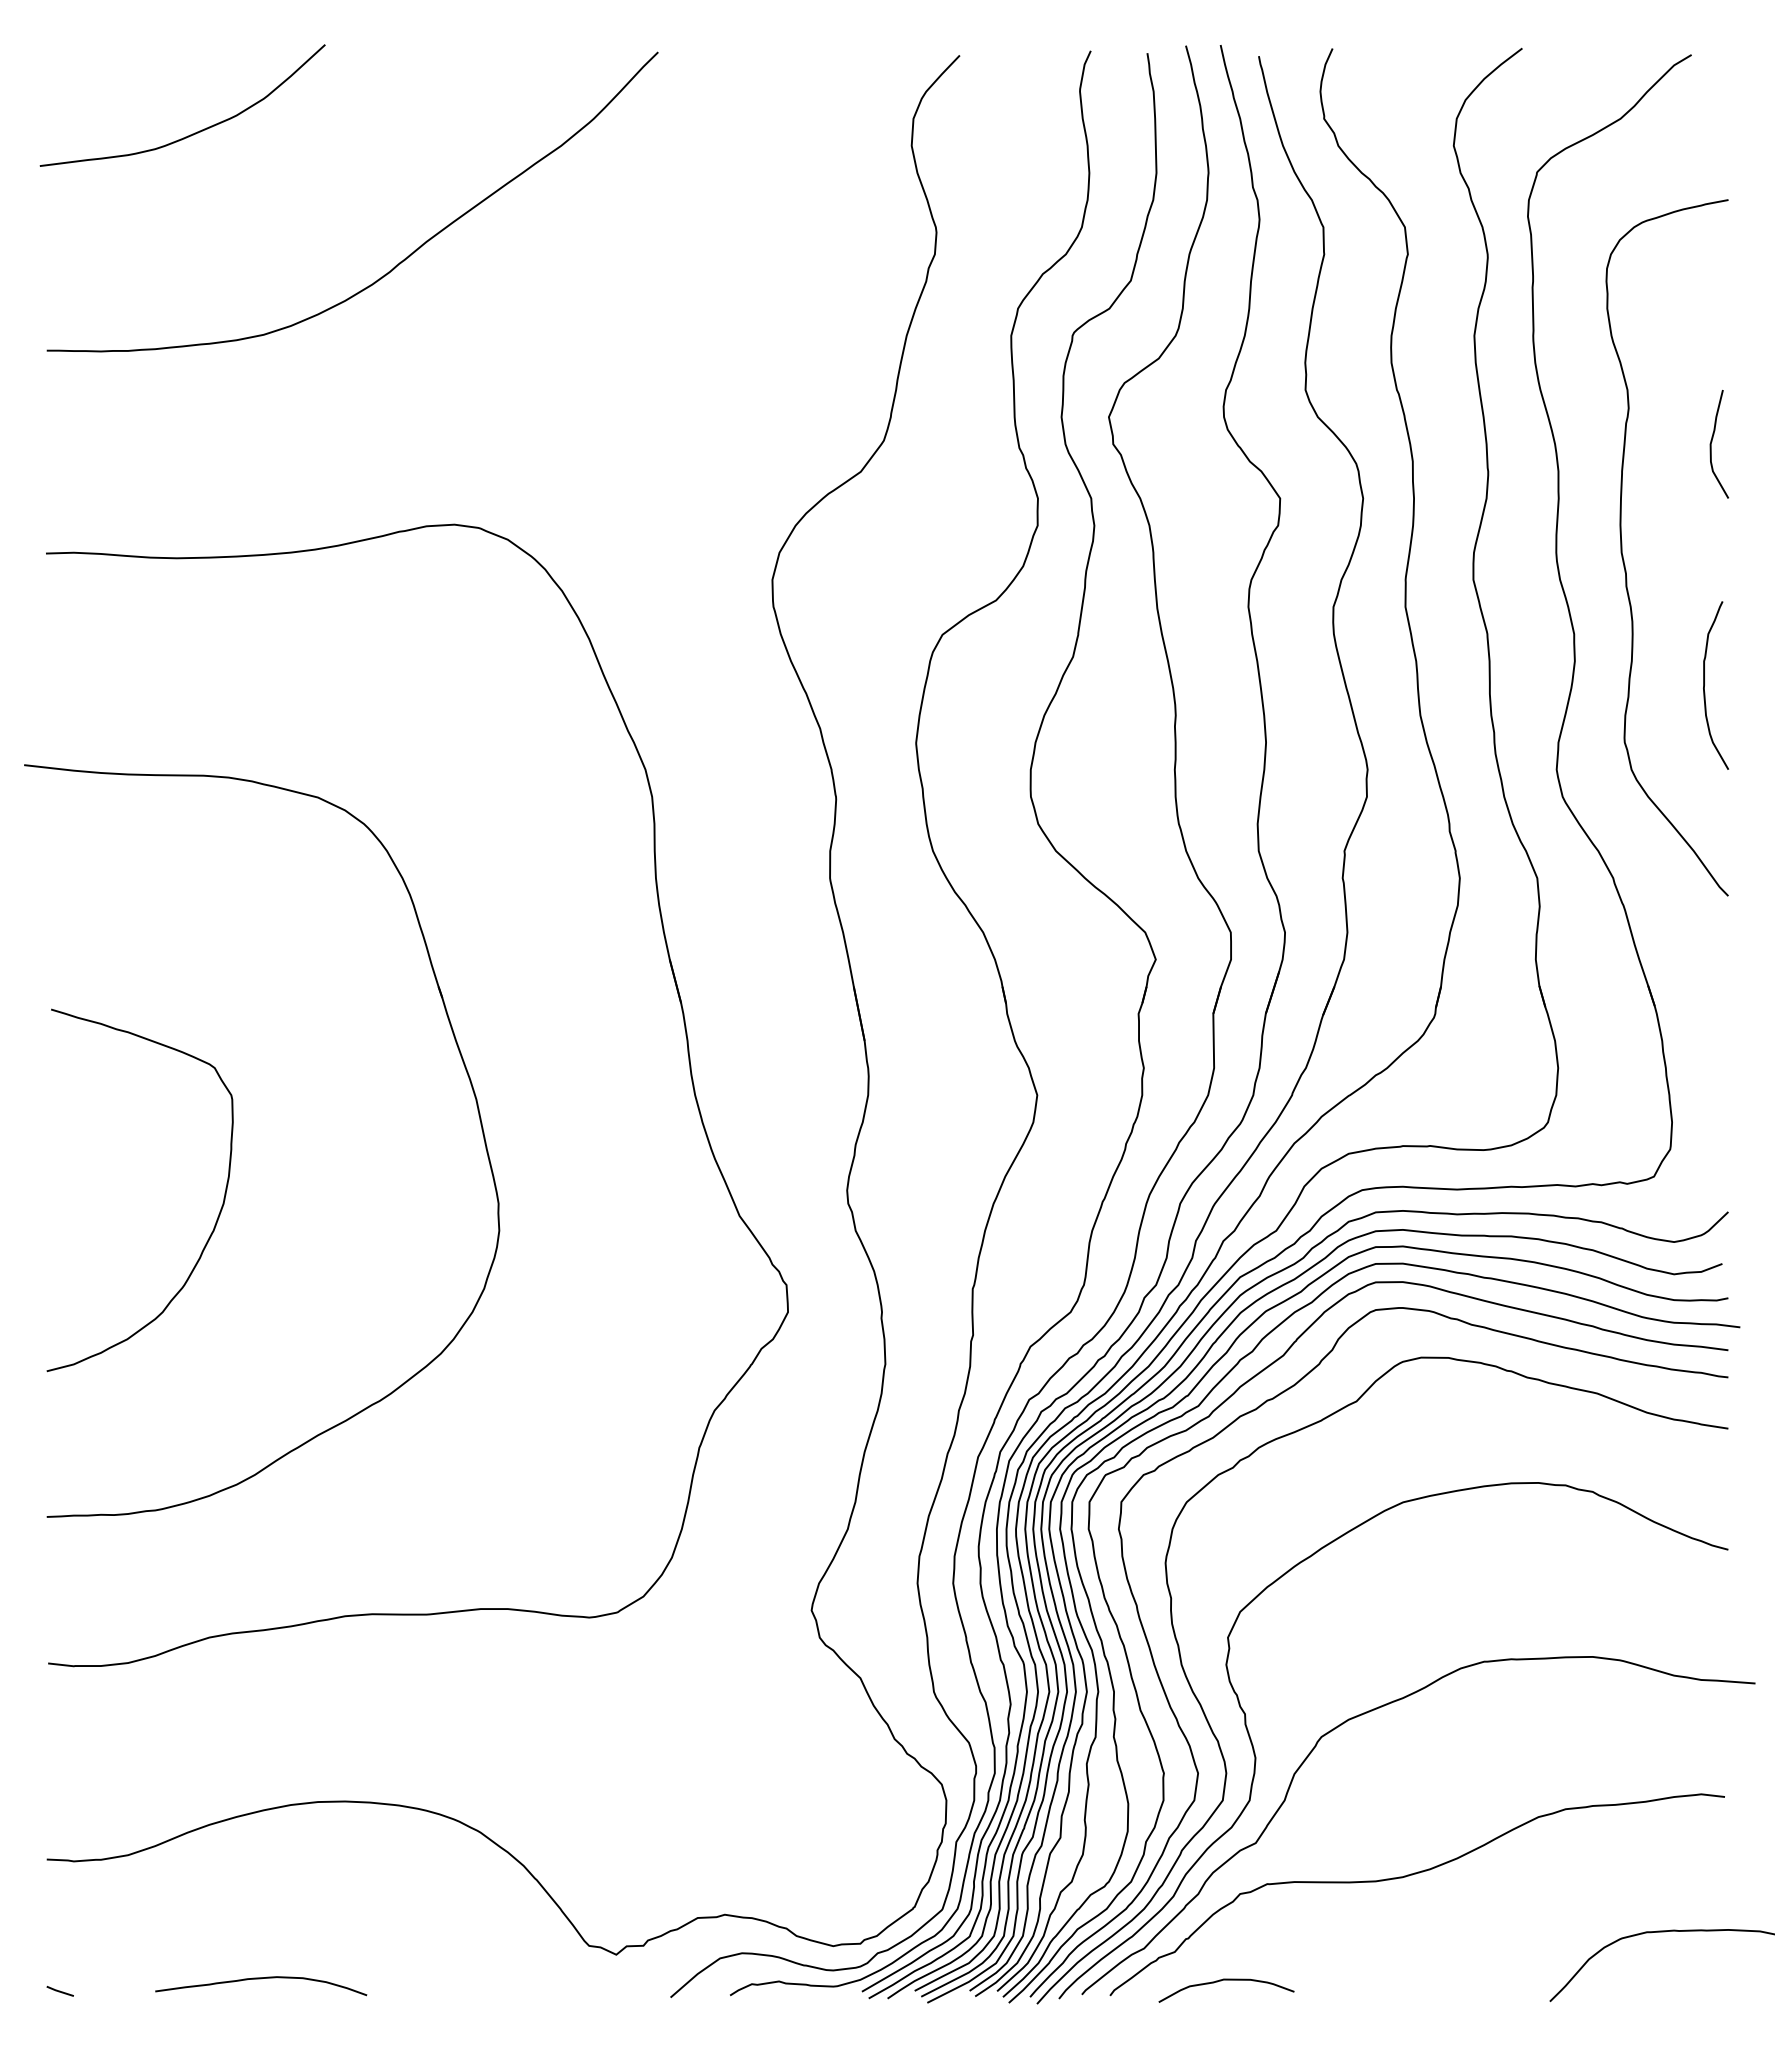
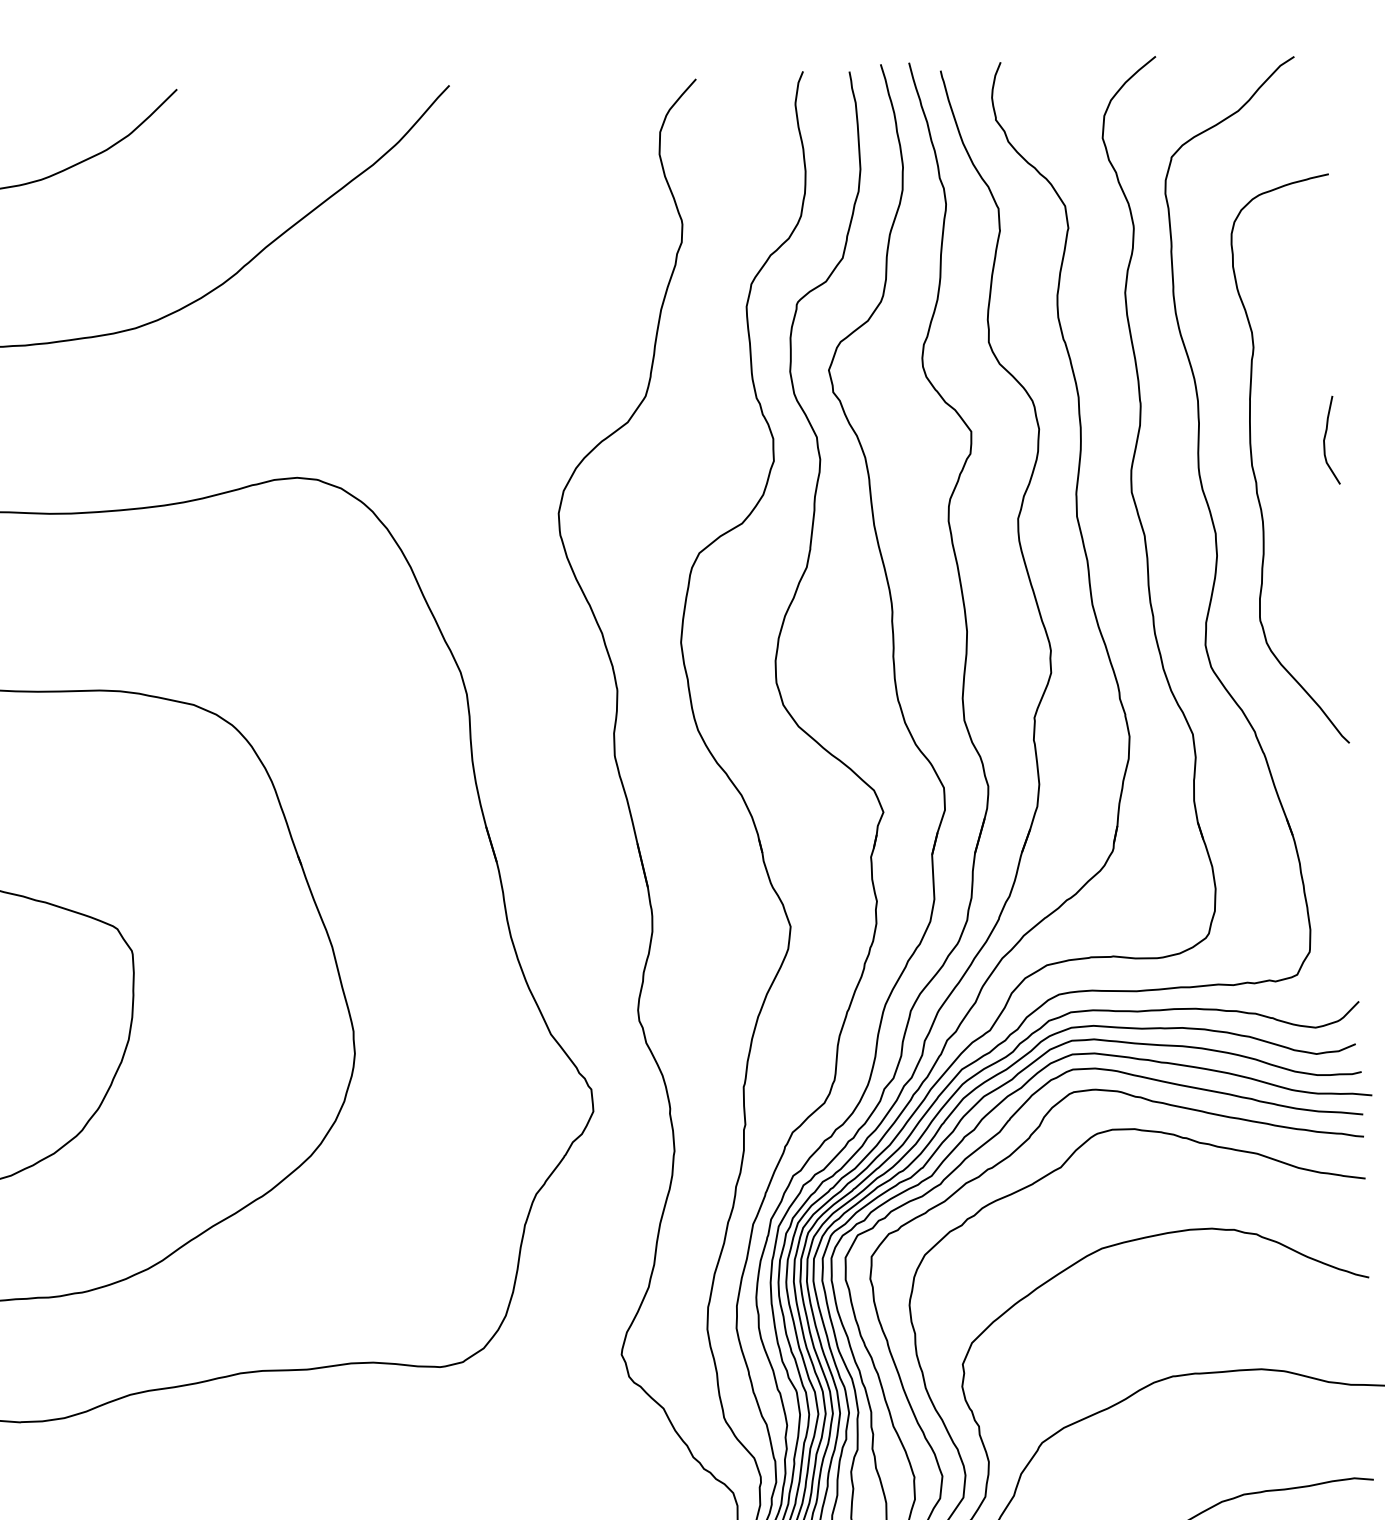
curve: (1712, 441) -> (1325, 438), moved
curve: (1704, 685) -> (1323, 571), removed

